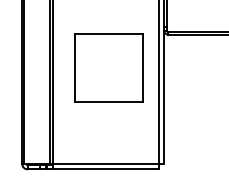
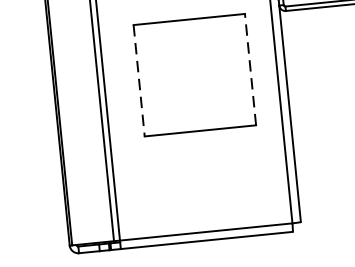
line: (142, 67) -> (249, 68), solid -> dashed
line: (74, 68) -> (139, 81), solid -> dashed

